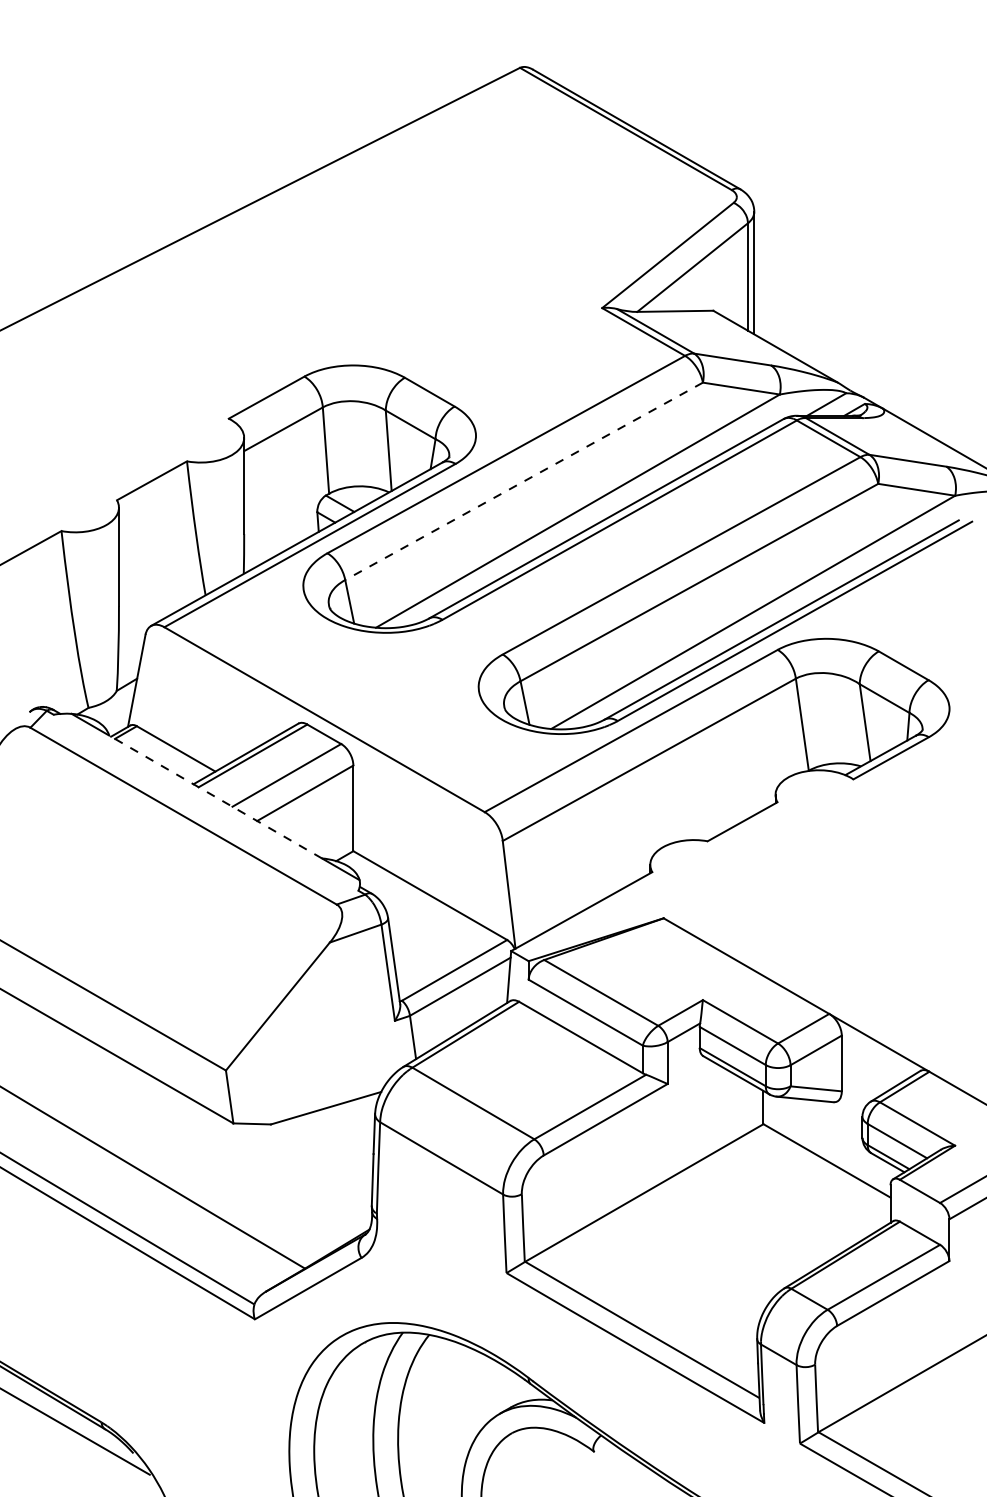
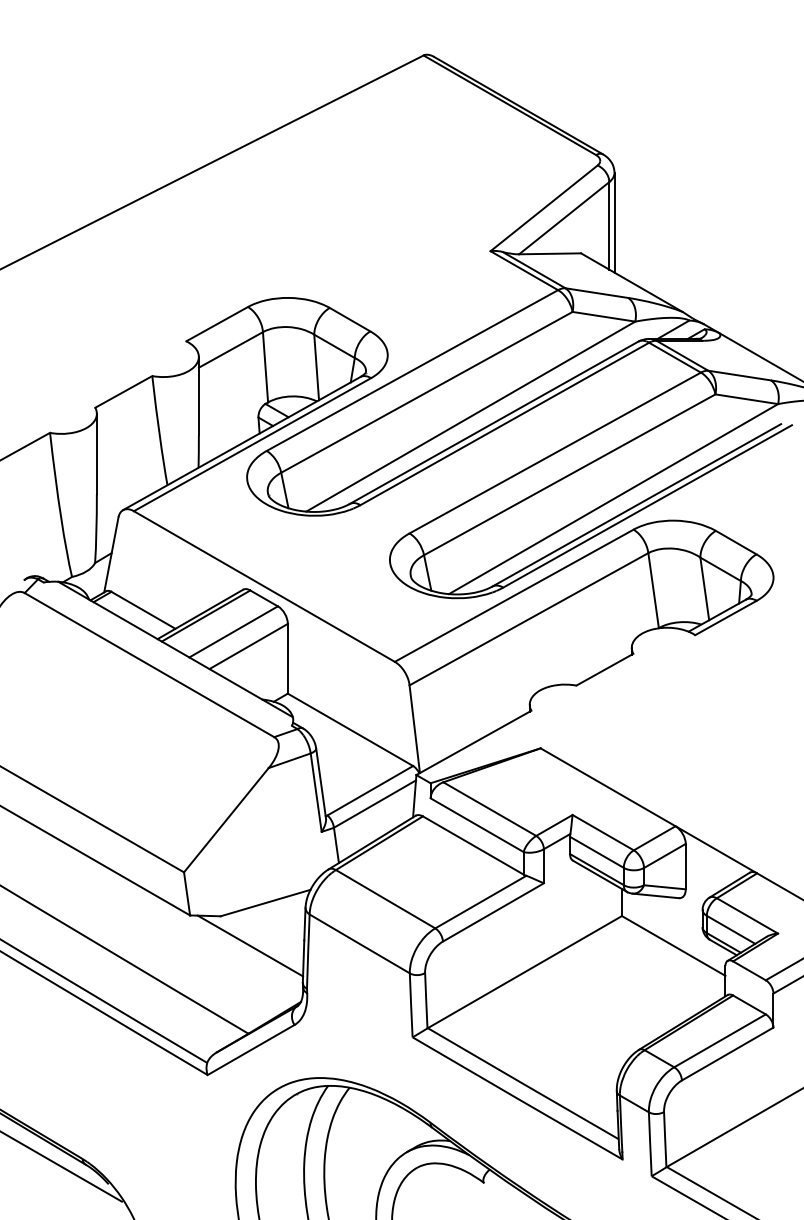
line: (523, 481) -> (426, 392), dashed -> solid
line: (215, 797) -> (175, 649), dashed -> solid
line: (307, 1160) -> (250, 945), added

